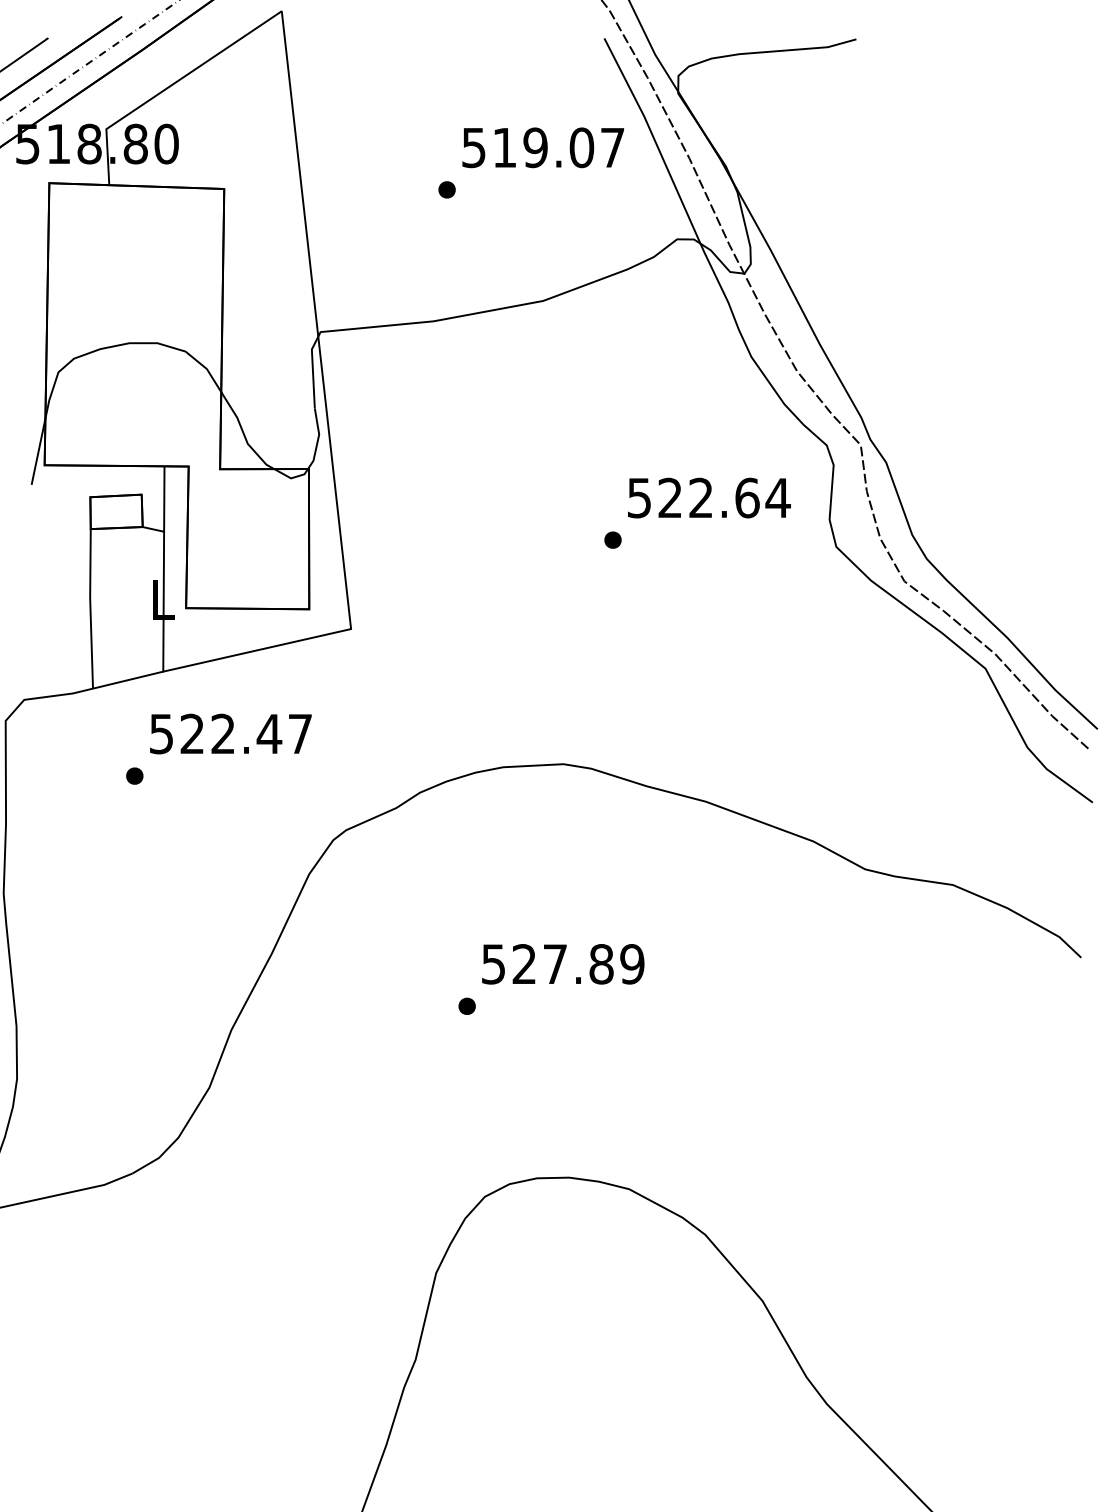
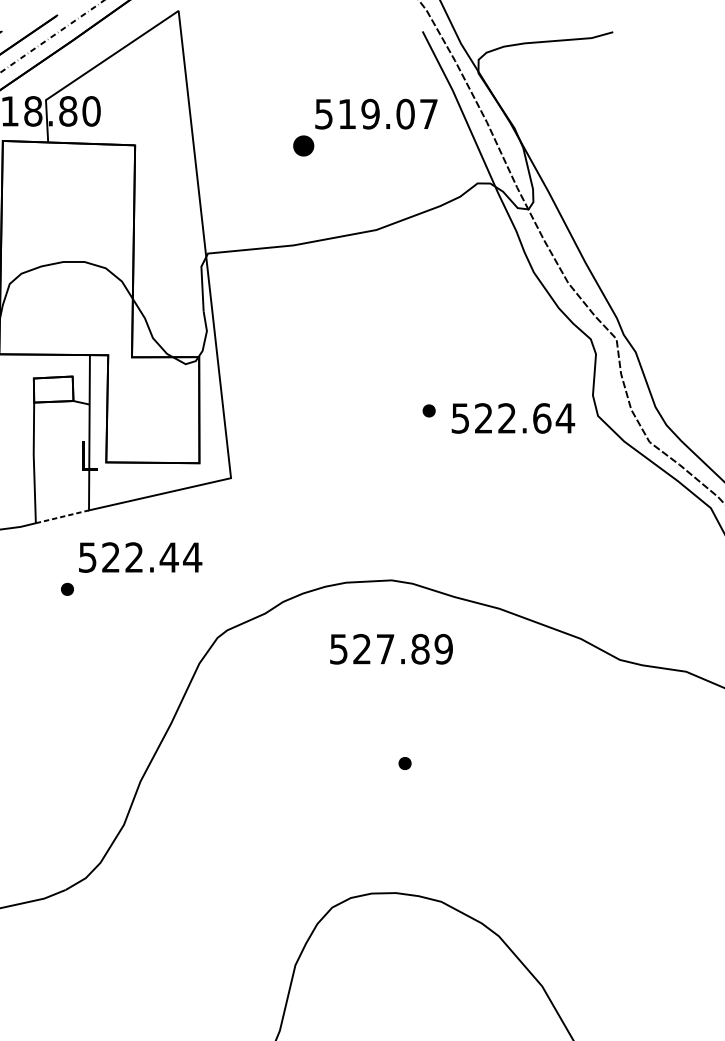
part: (446, 189) -> (303, 145), size x1.6
text: (709, 497) -> (513, 418), moved
line: (128, 680) -> (62, 517), solid -> dashed
text: (300, 733) -> (192, 557), 522.47 -> 522.44
text: (563, 964) -> (391, 649), moved
part: (466, 1005) -> (404, 762), moved

